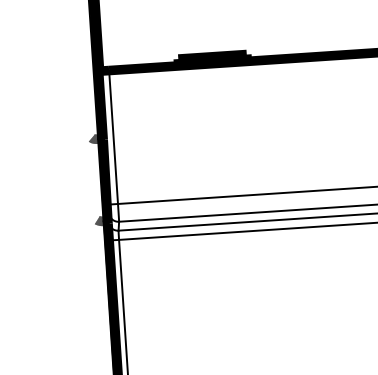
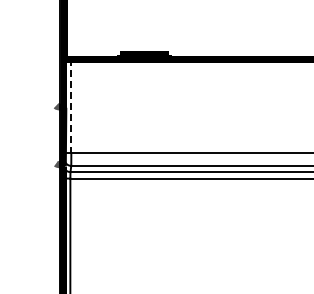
line: (113, 137) -> (71, 106), solid -> dashed

